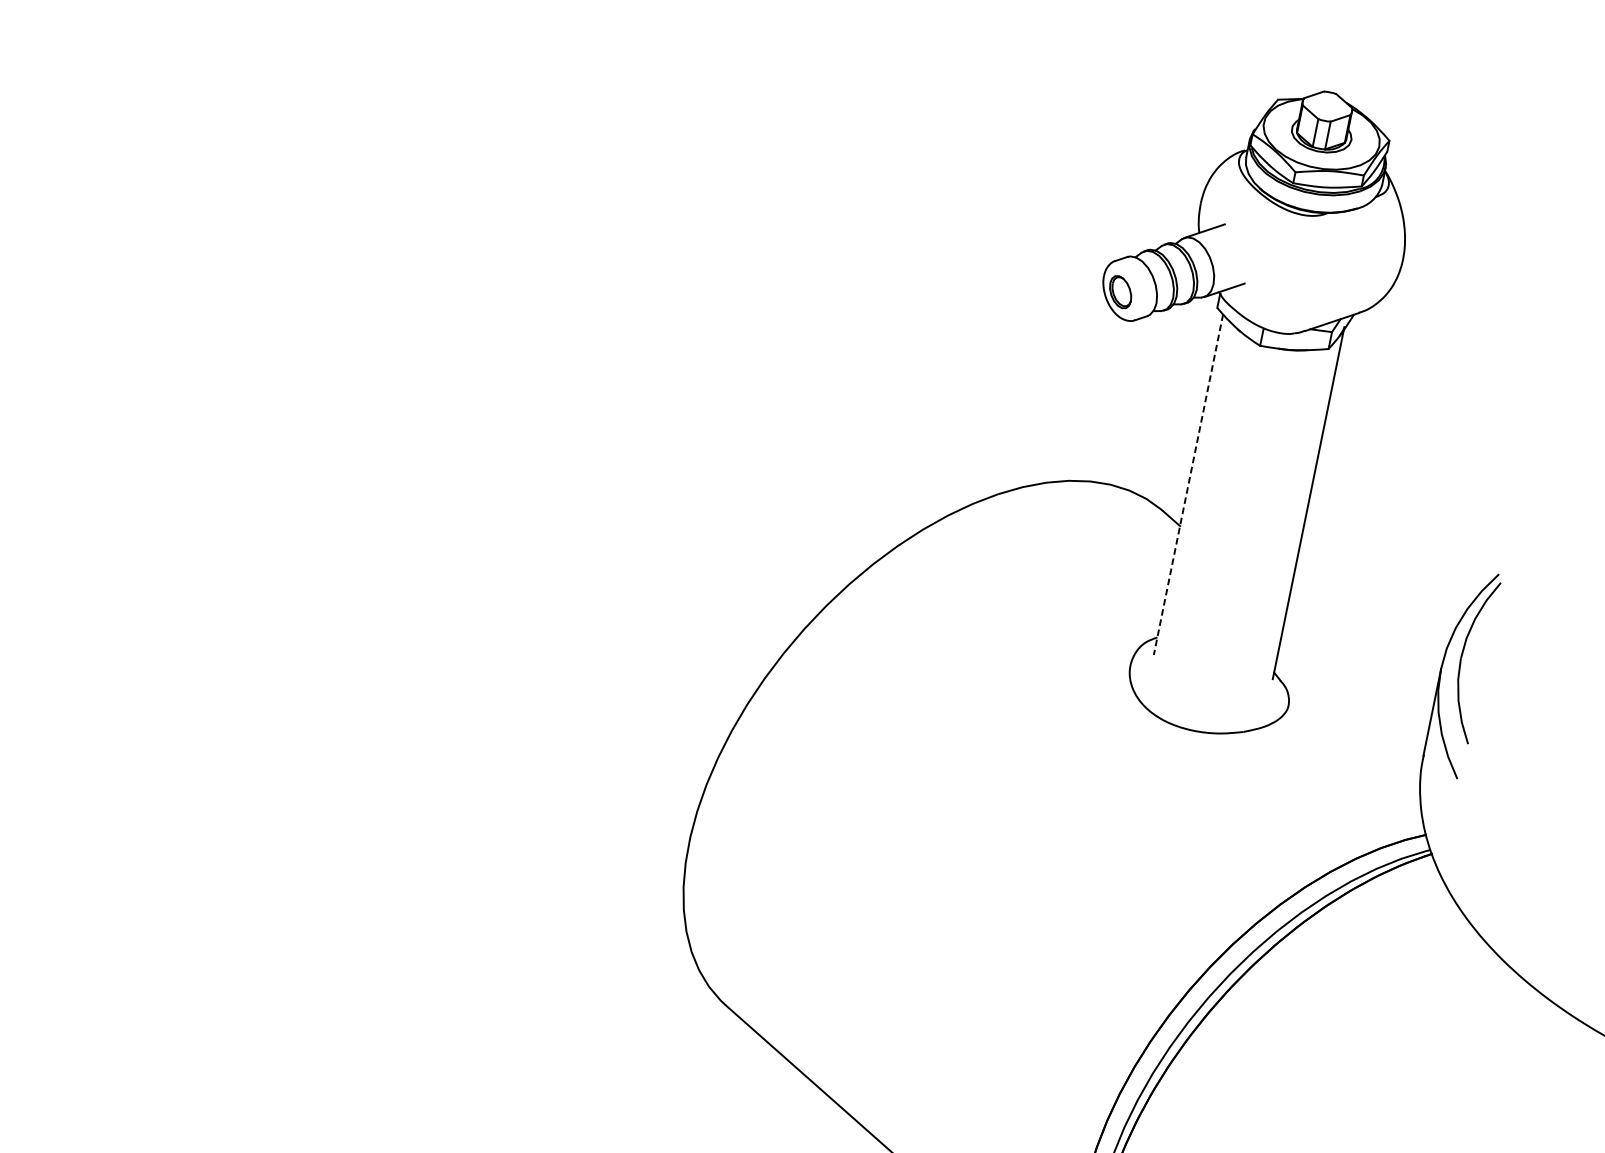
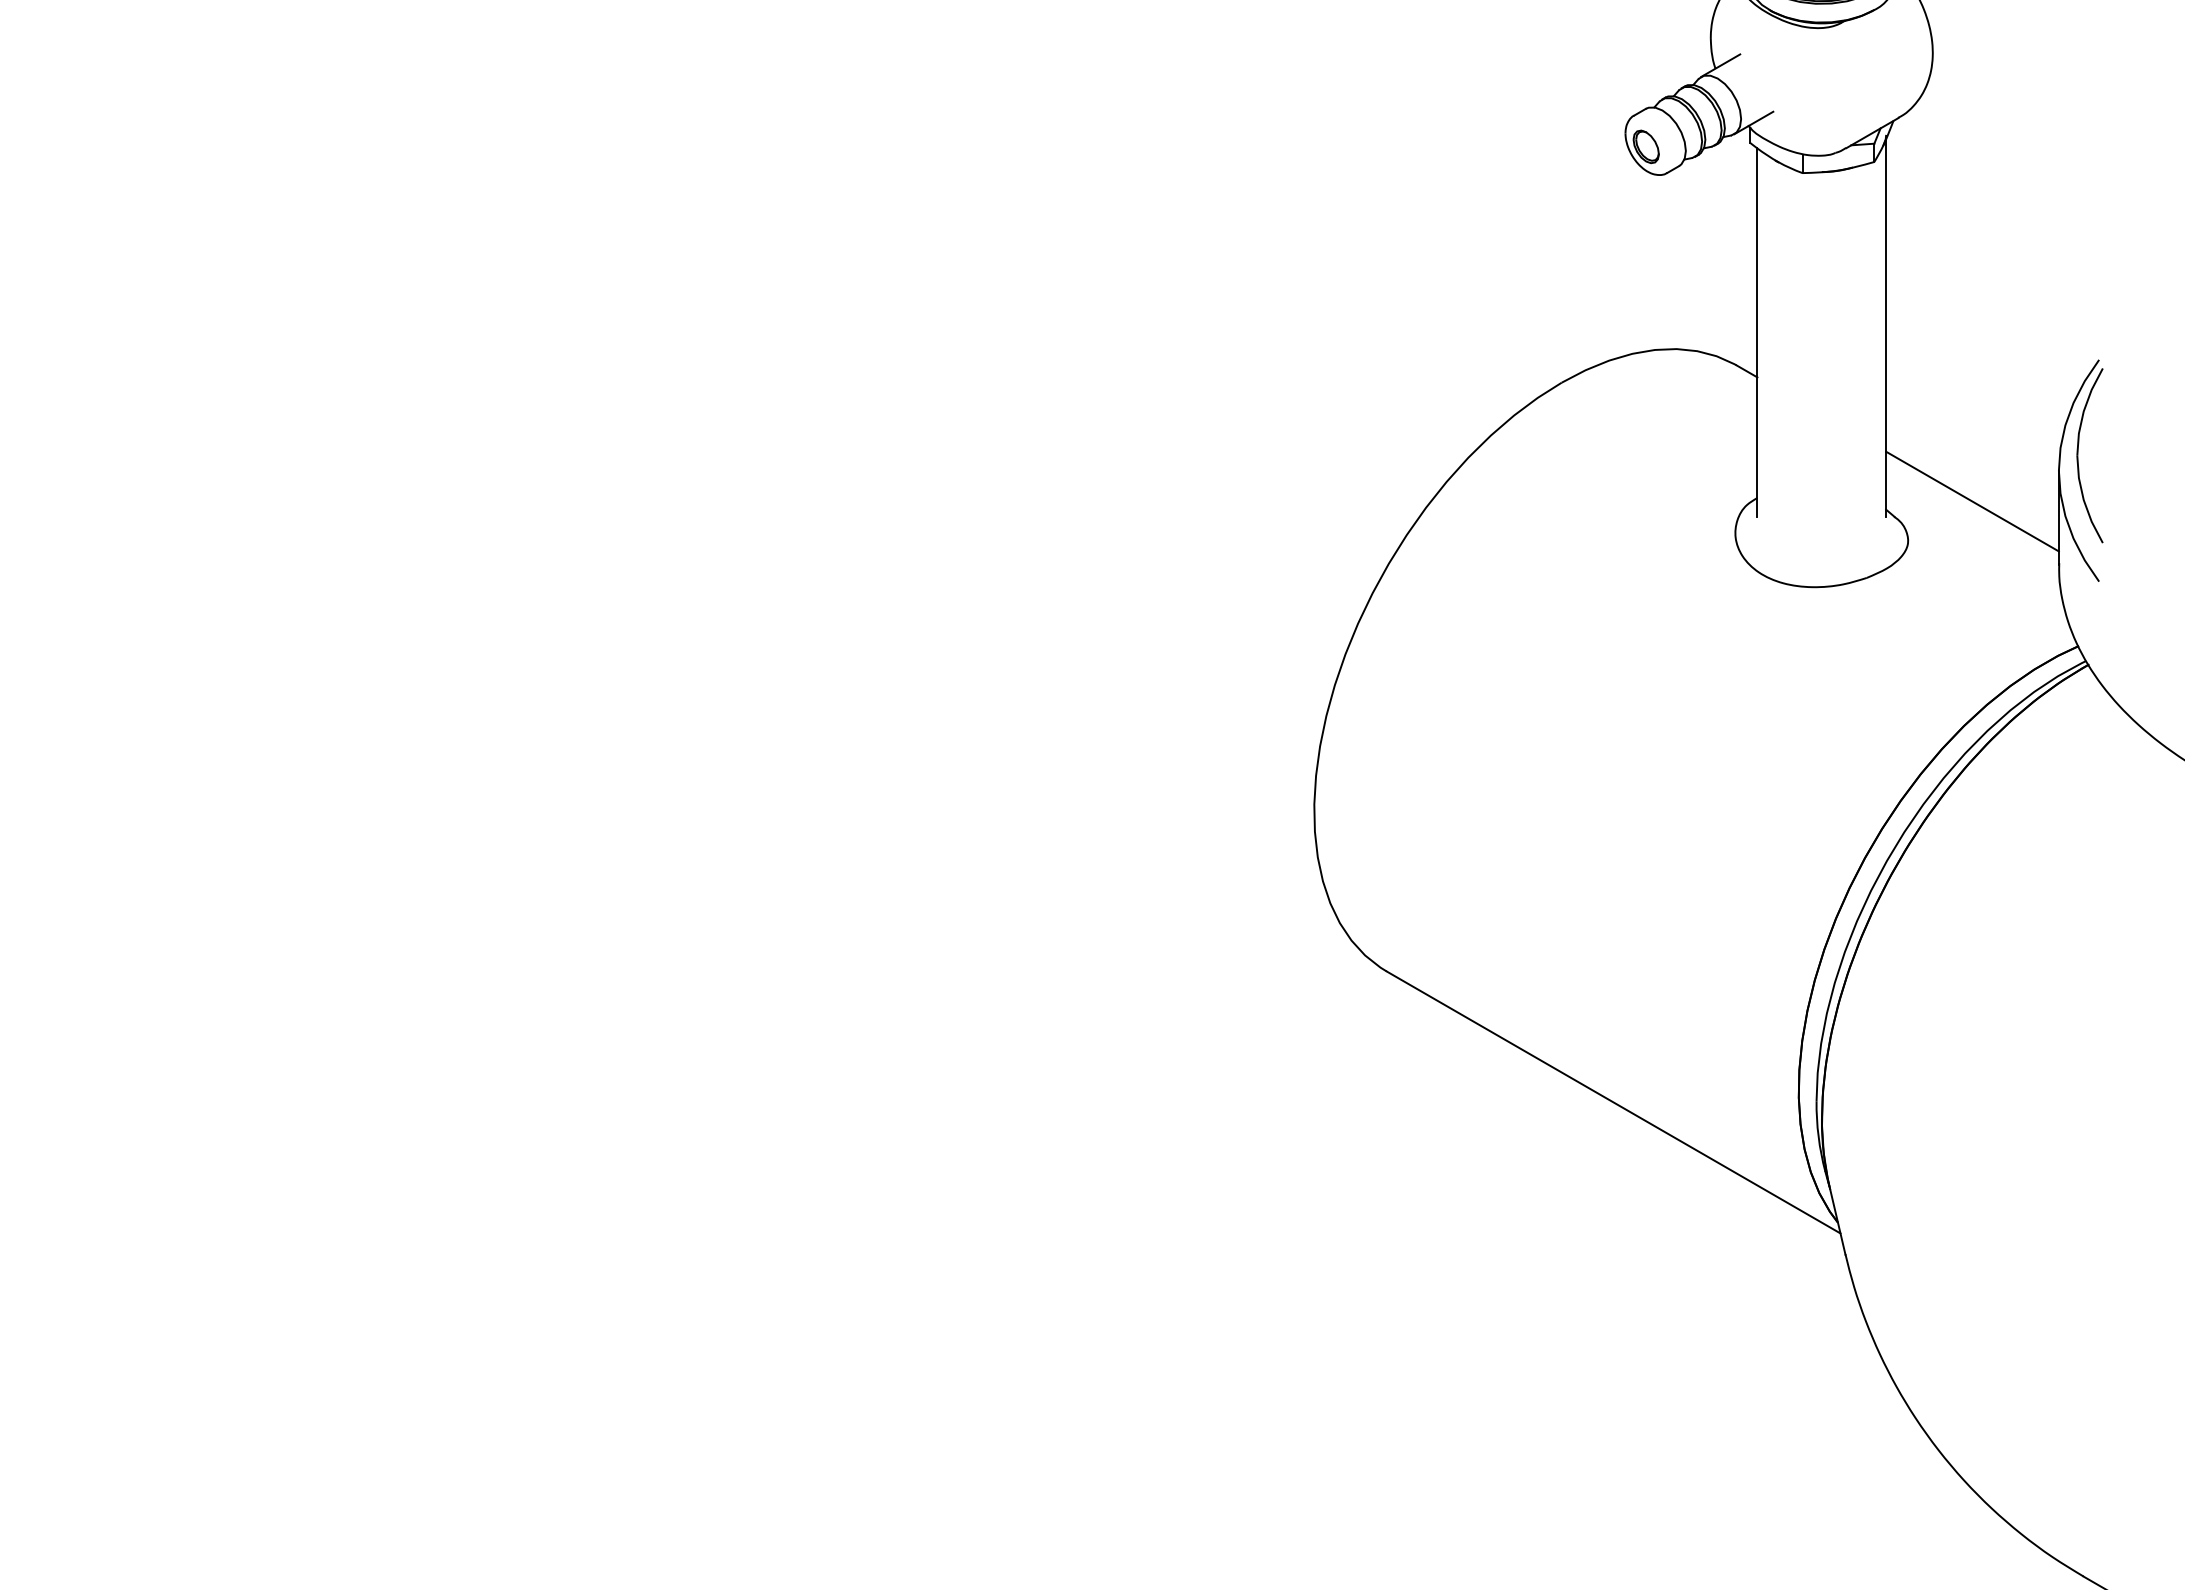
line: (1188, 485) -> (1757, 333), dashed -> solid
line: (1355, 681) -> (1972, 501), added

